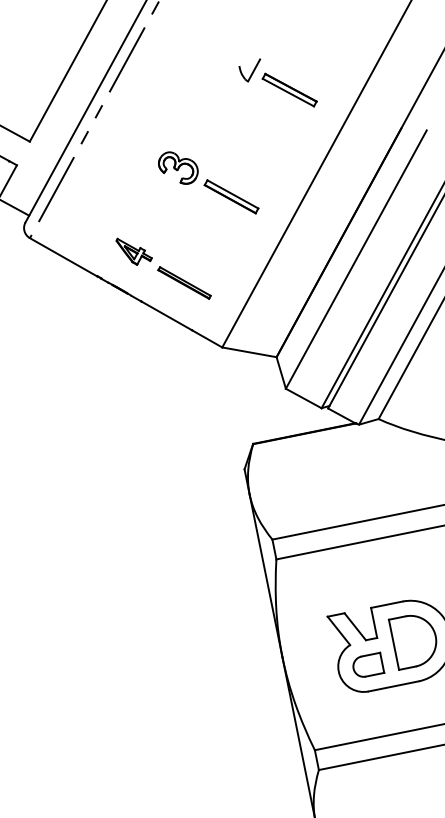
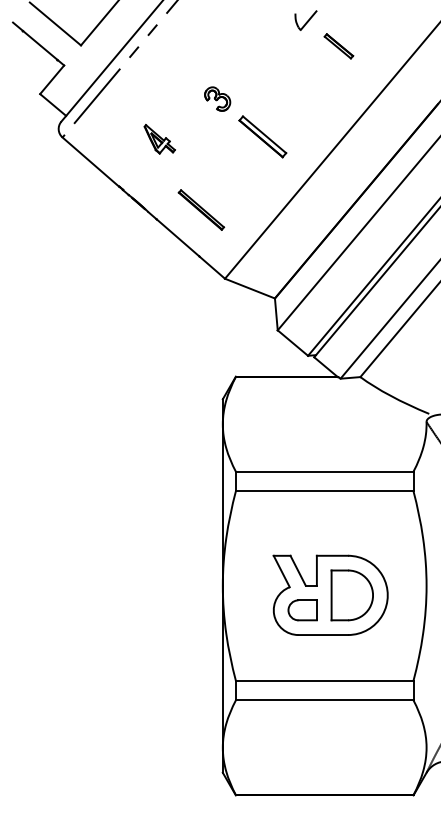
part: (289, 90) -> (338, 46), size x0.6
part: (178, 167) -> (217, 98), size x0.7
part: (134, 250) -> (159, 139), moved

